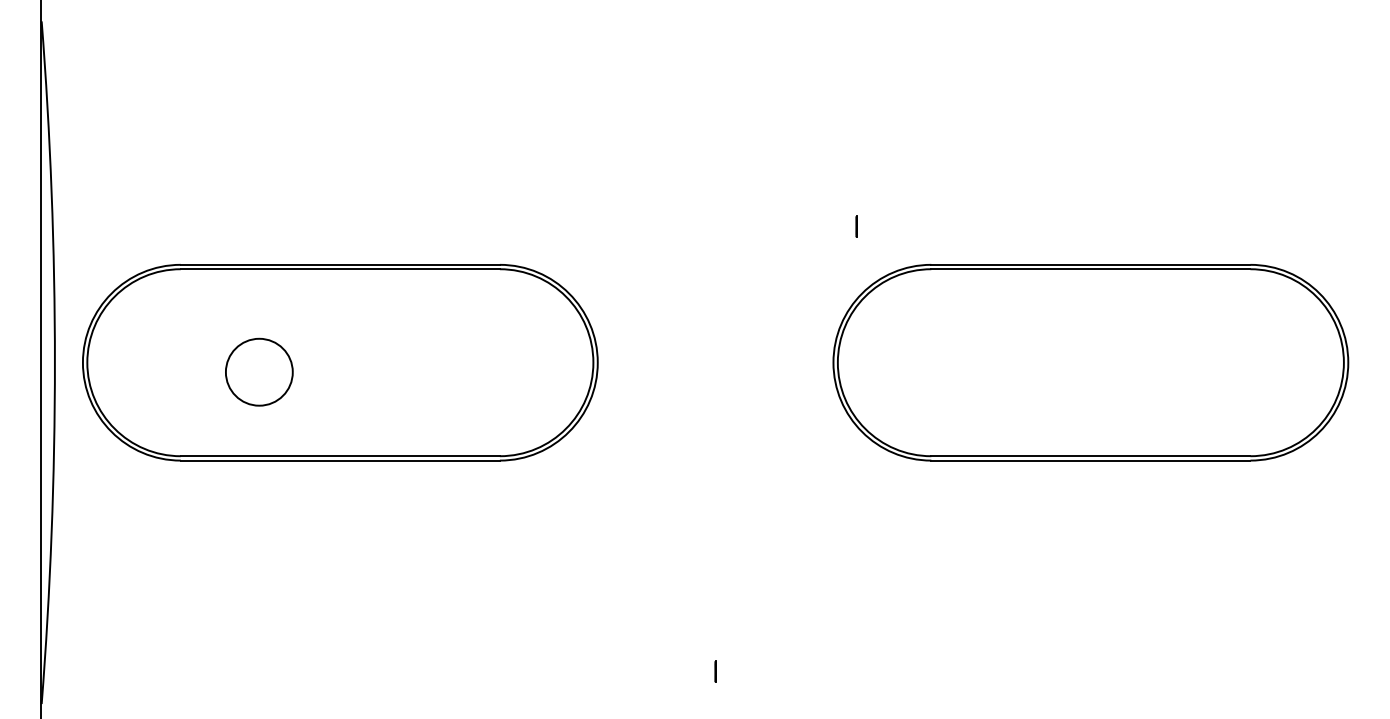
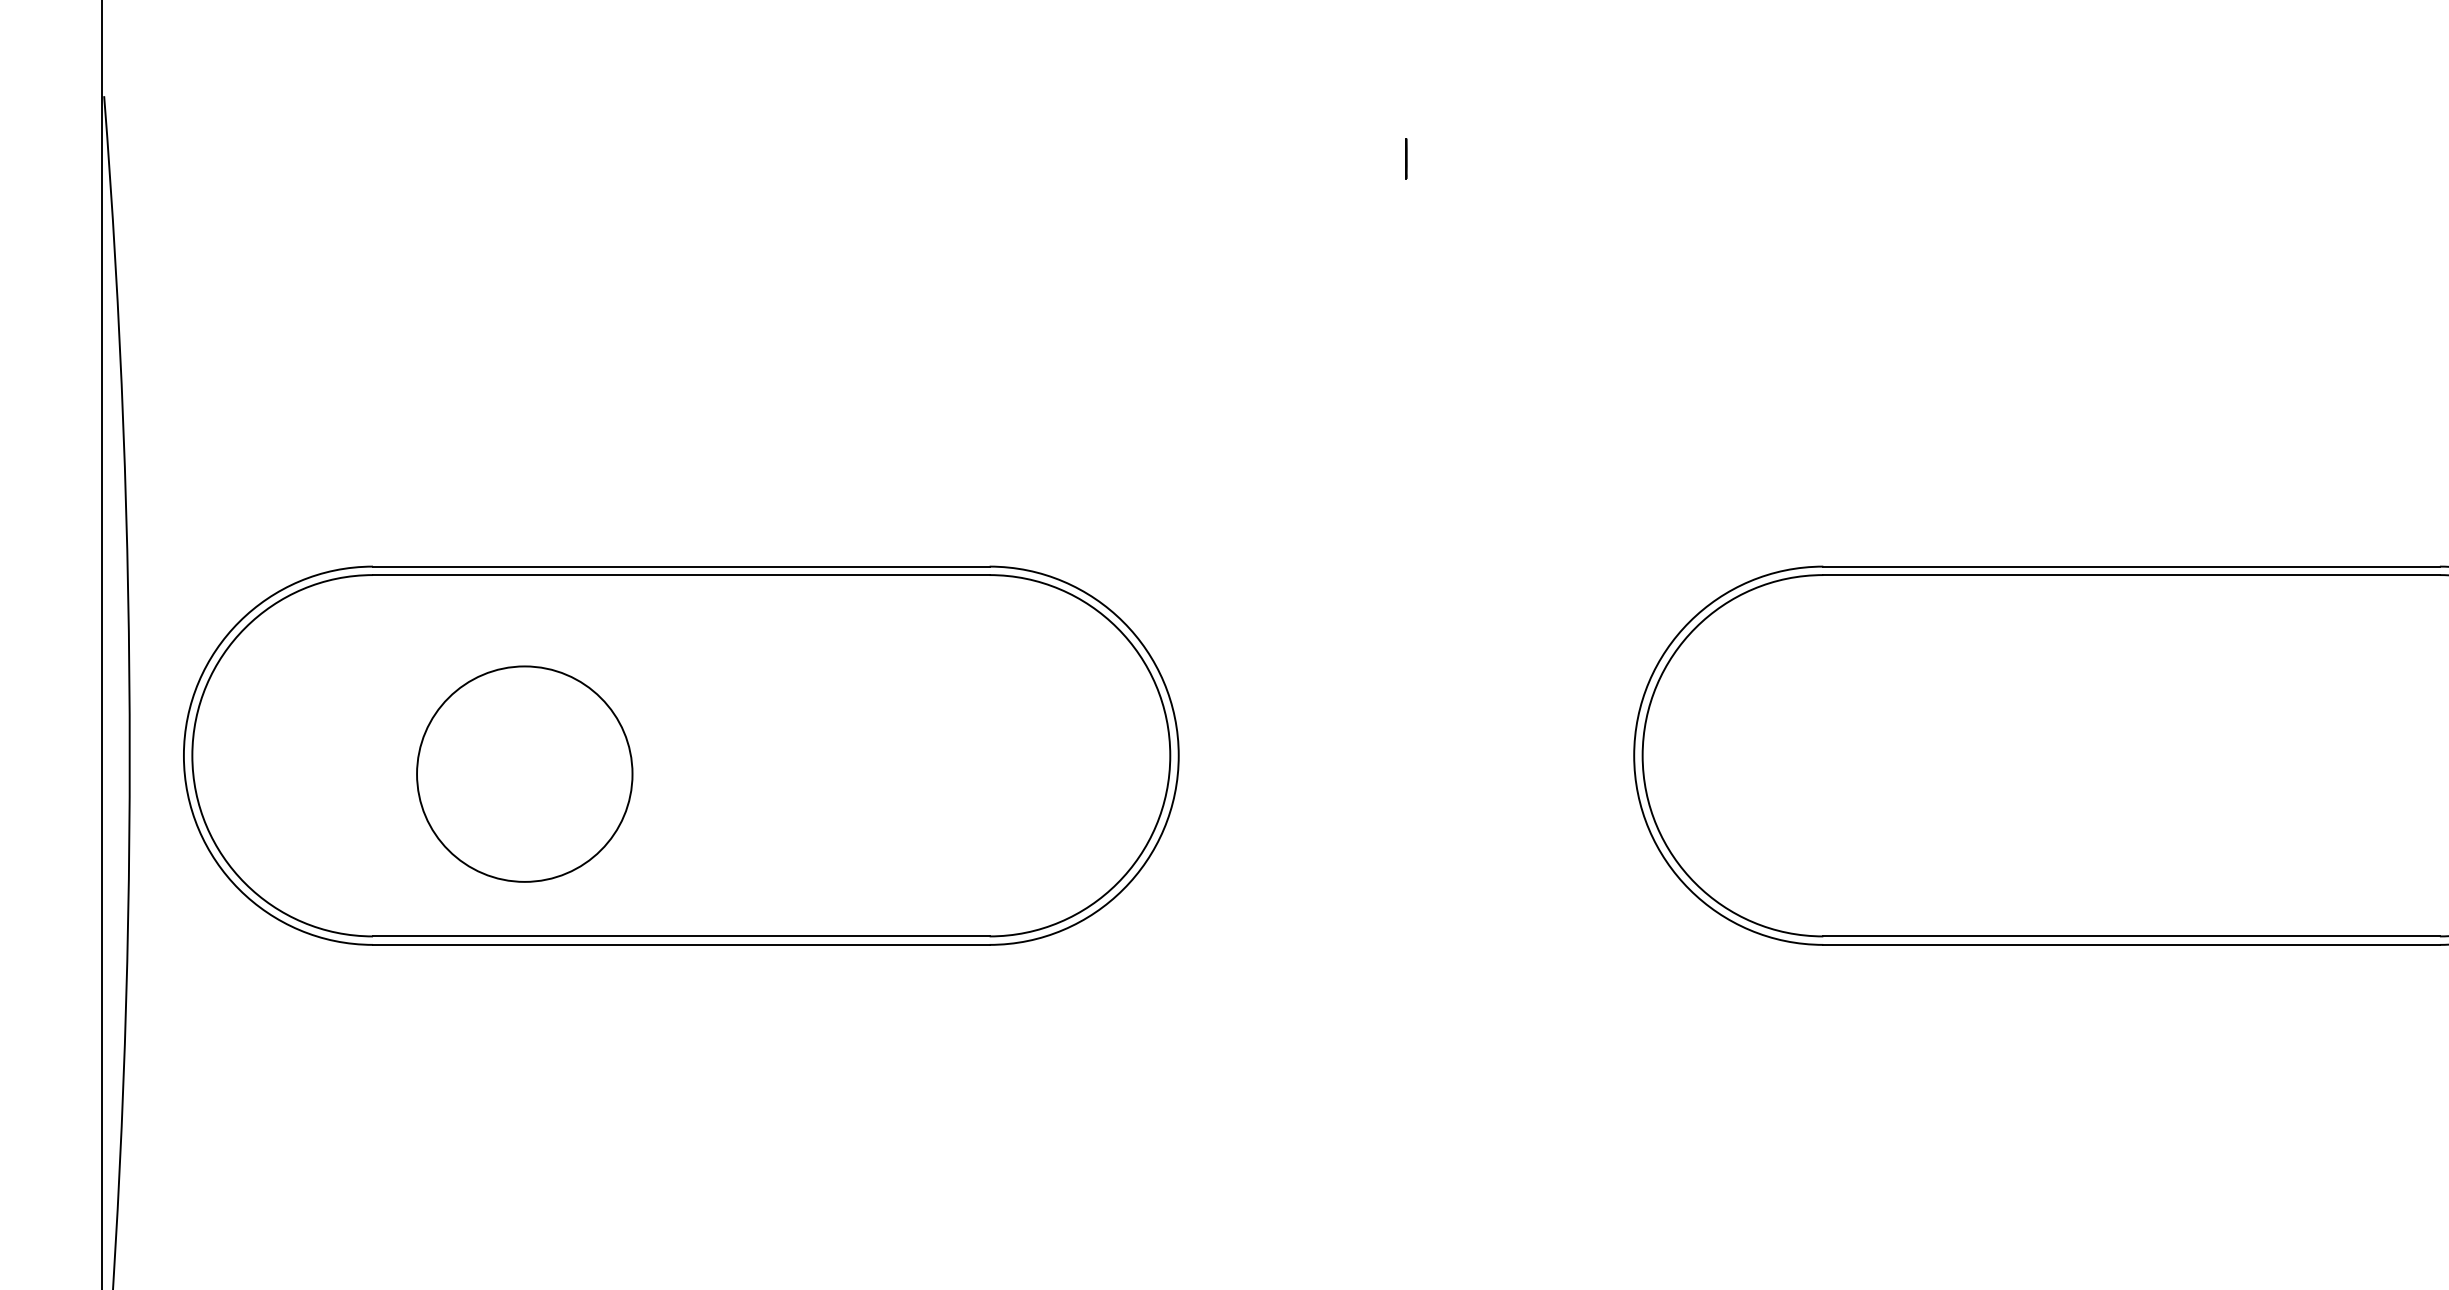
line: (856, 226) -> (1406, 158), moved
circle: (259, 372) -> (525, 774), size x1.67

